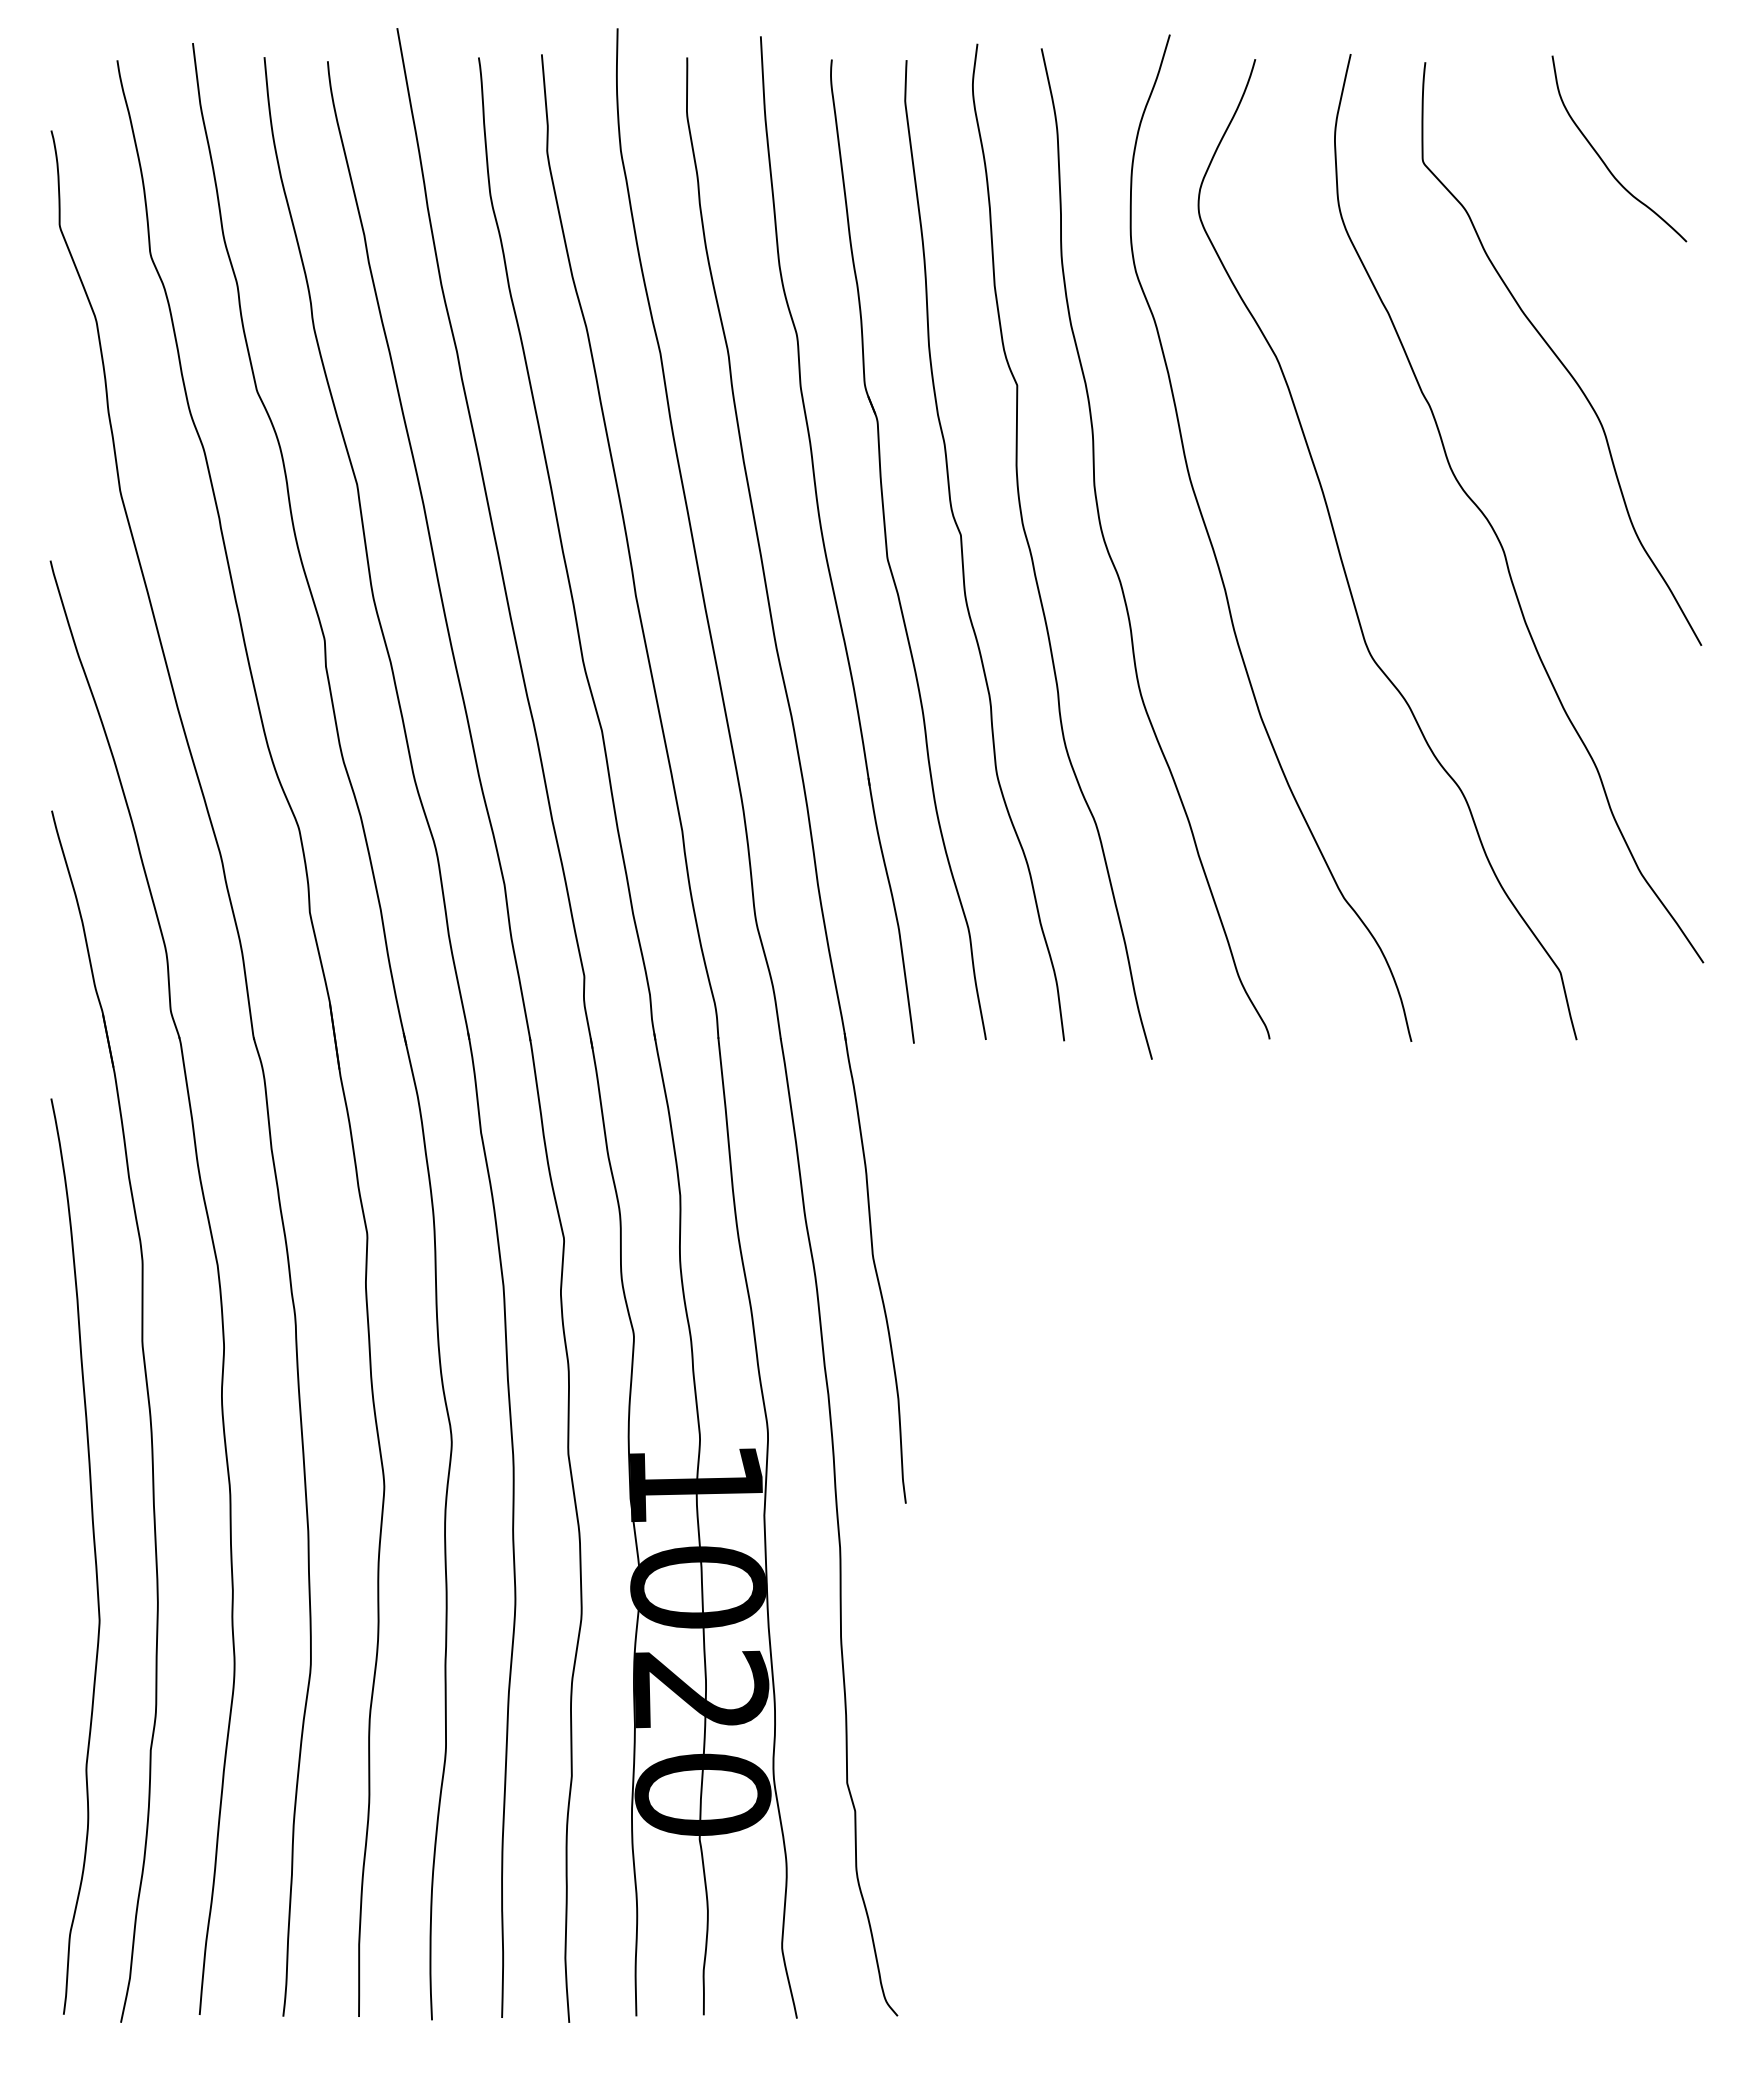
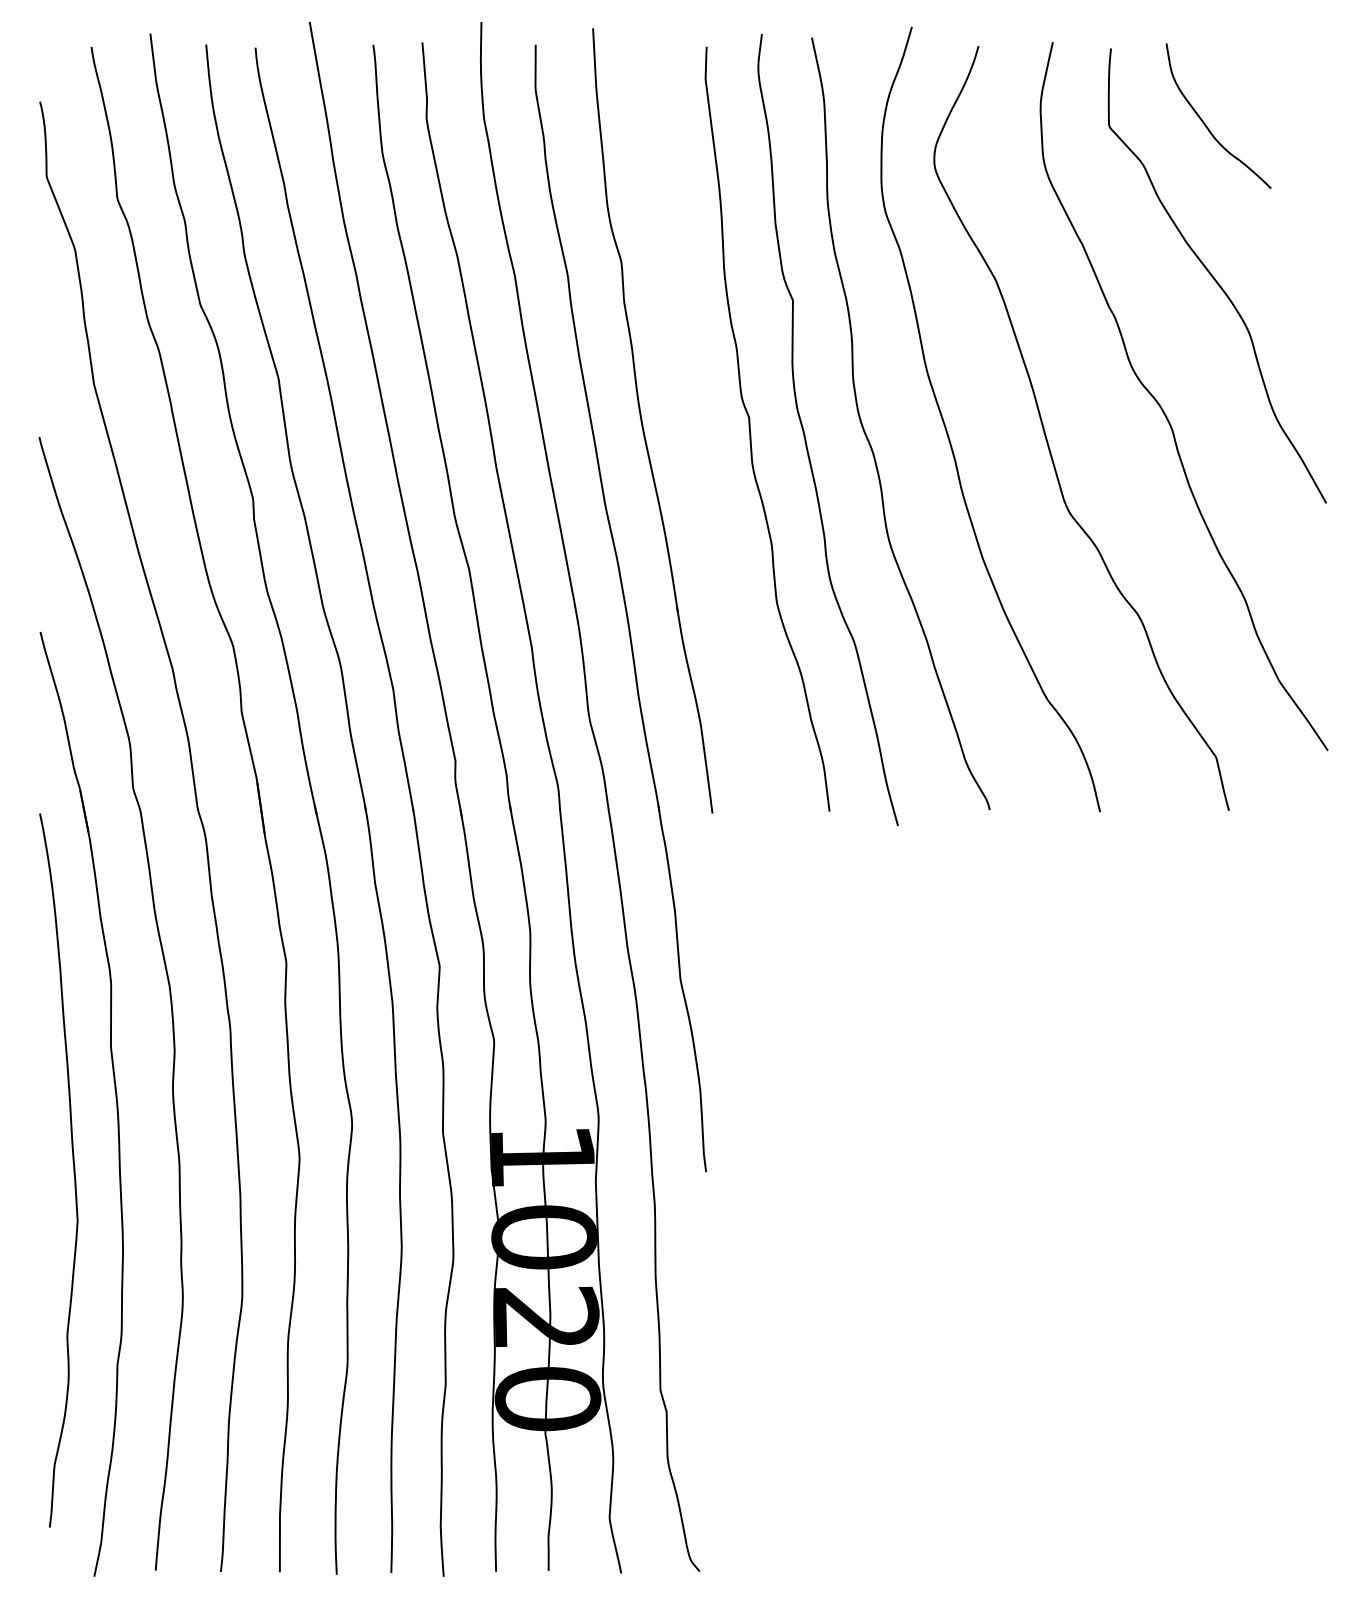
curve: (1604, 161) -> (1207, 125), moved
part: (888, 555) -> (692, 433), removed
curve: (94, 1556) -> (73, 1170), moved

